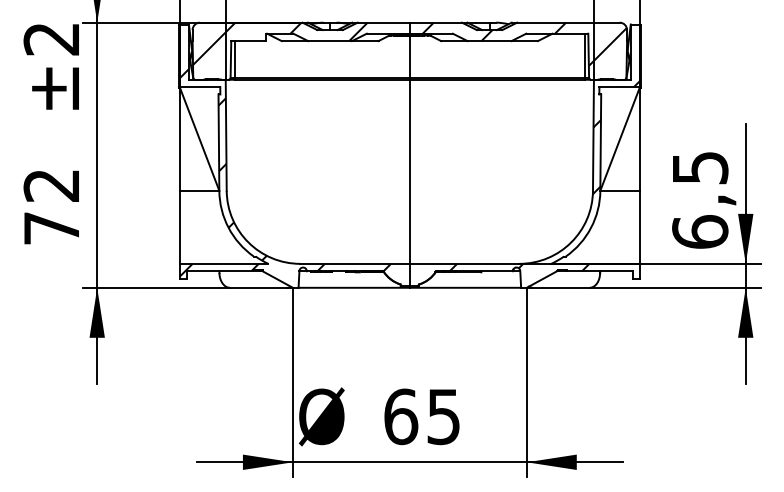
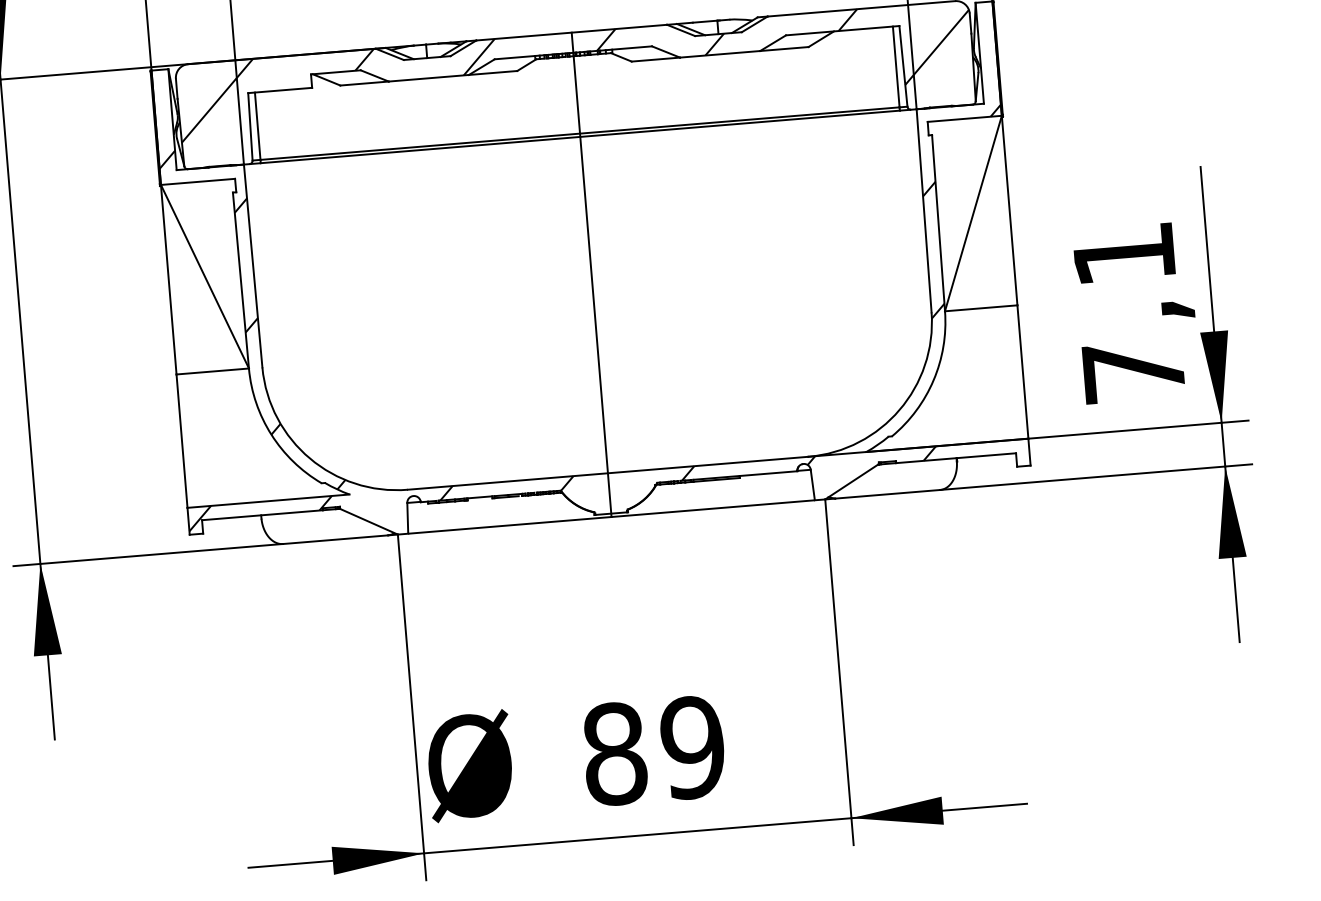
text: (700, 200) -> (1129, 313), 6,5 -> 7,1
text: (422, 416) -> (653, 750), 65 -> 89

